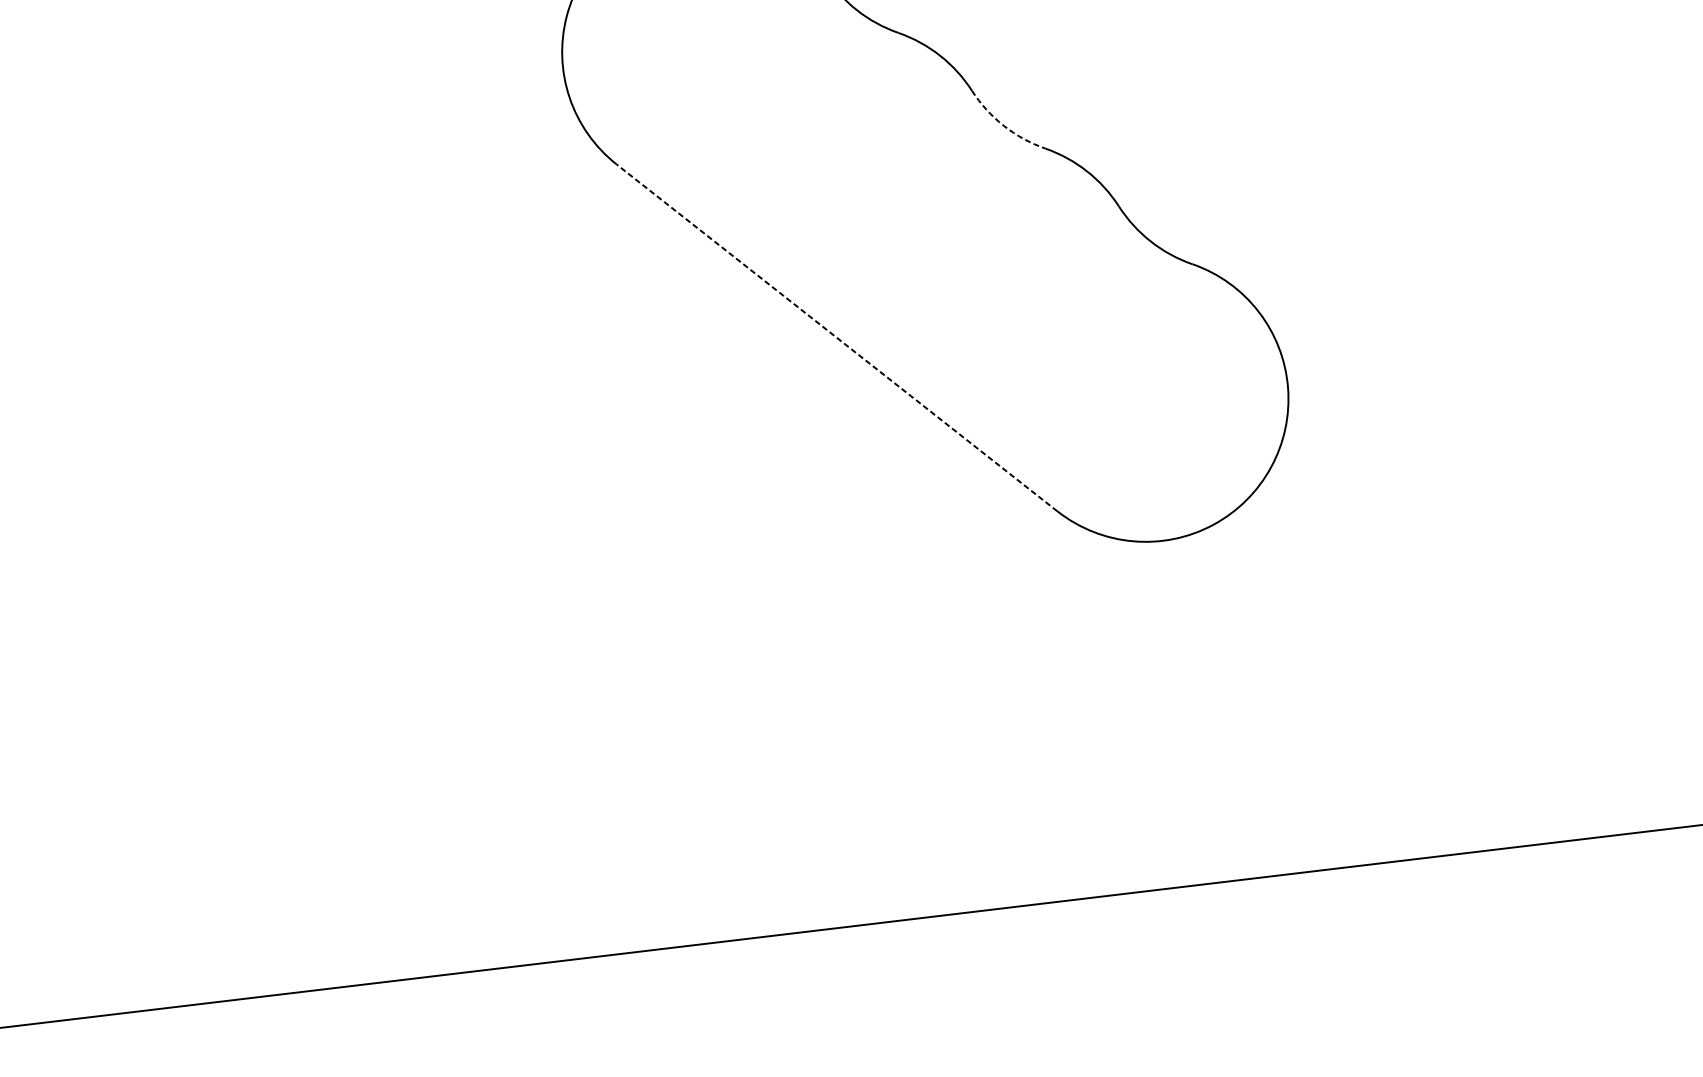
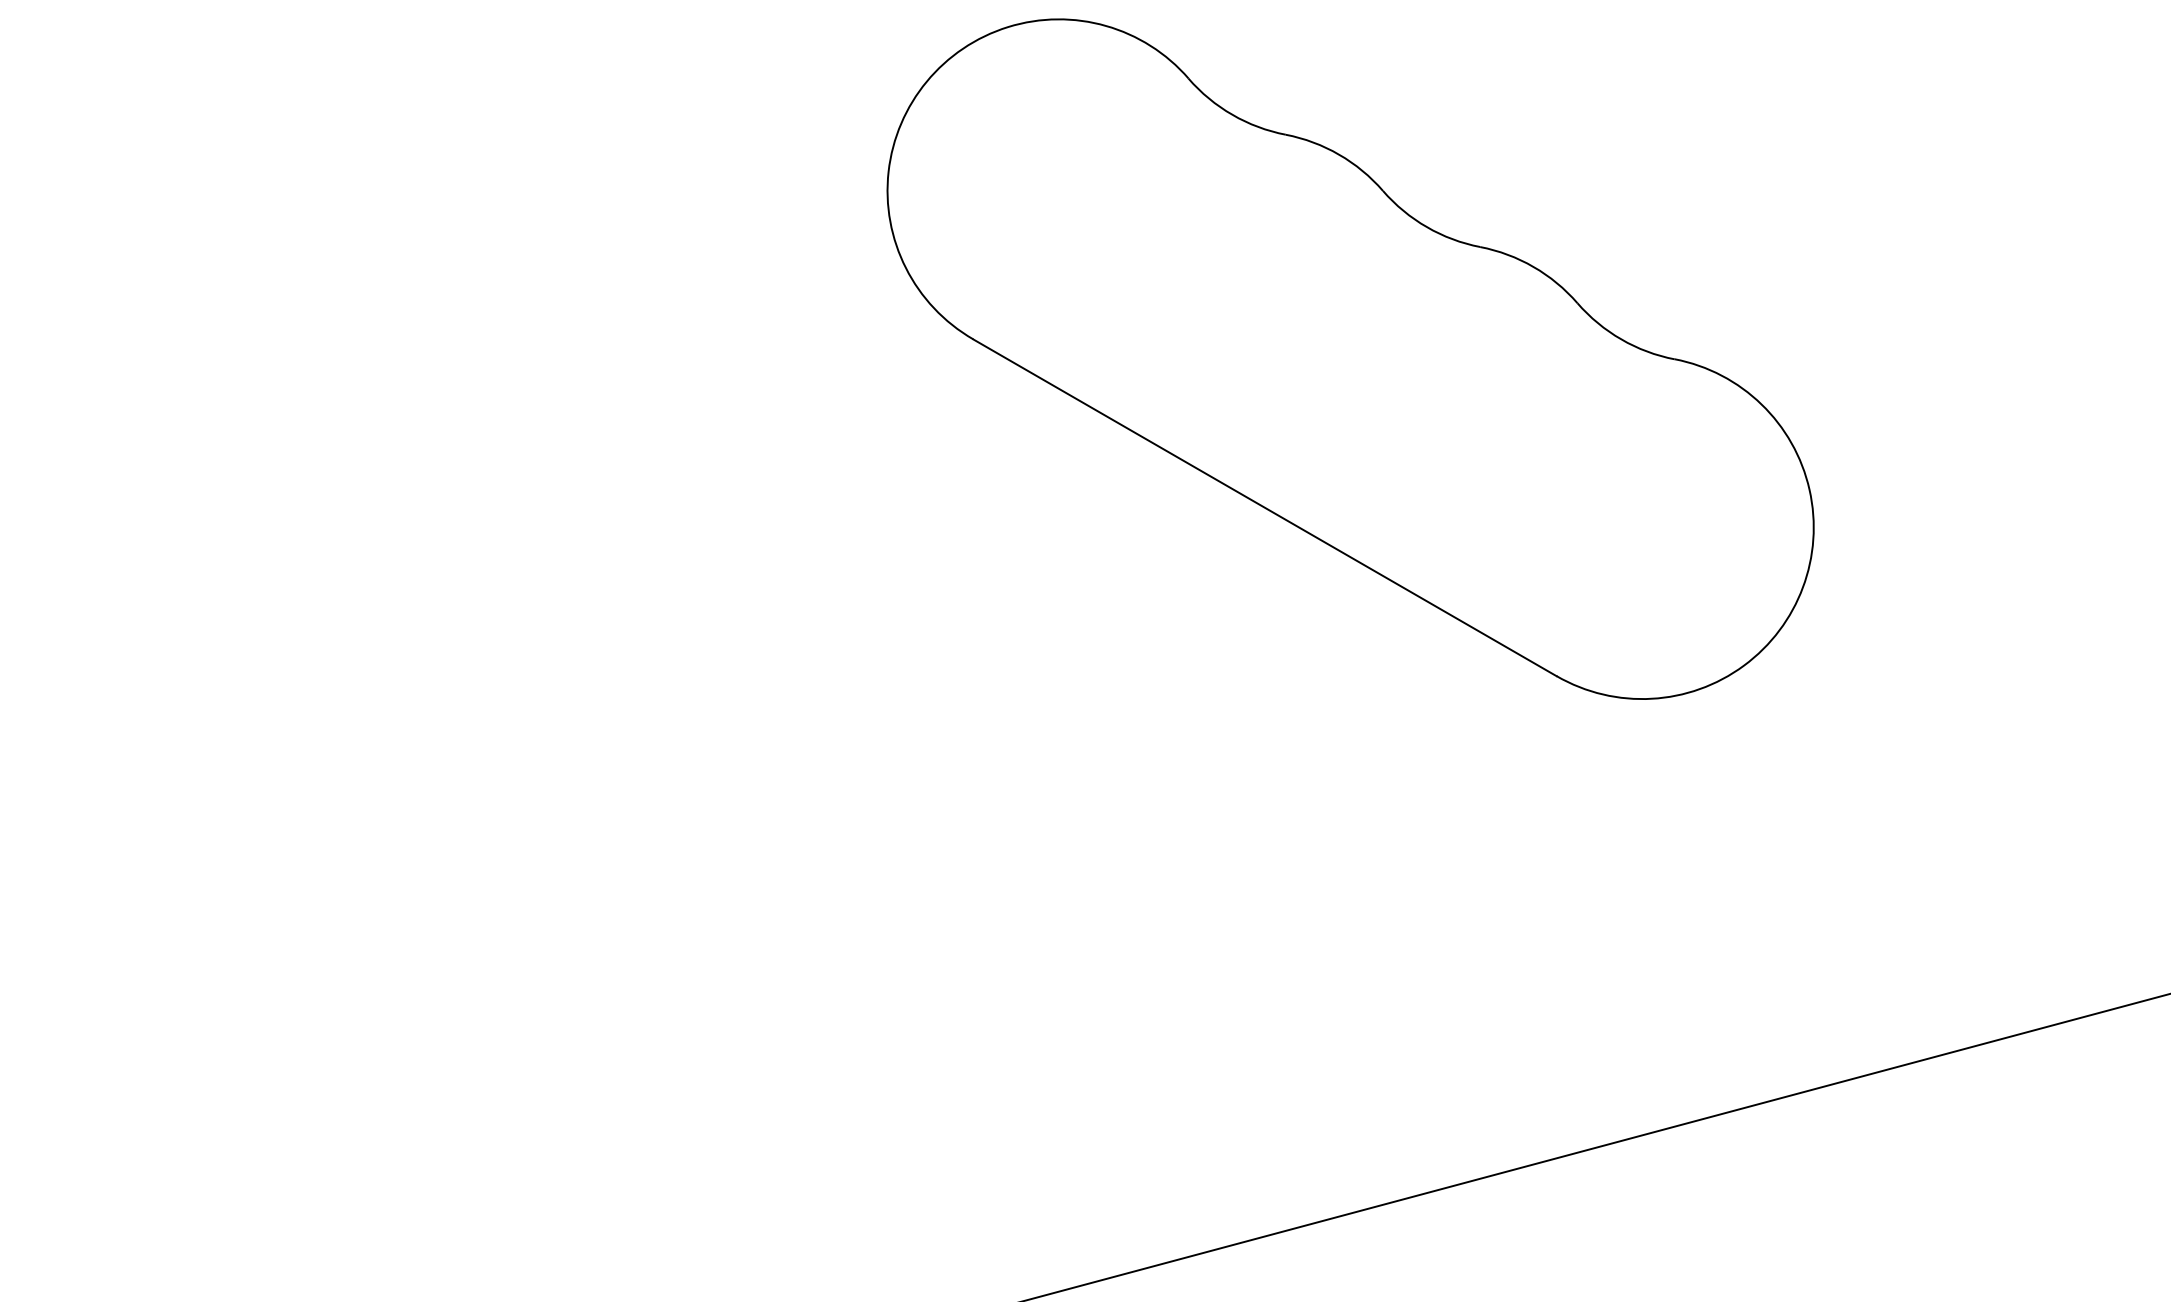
arc: (1003, 126) -> (1426, 227), dashed -> solid
line: (836, 337) -> (1264, 507), dashed -> solid

